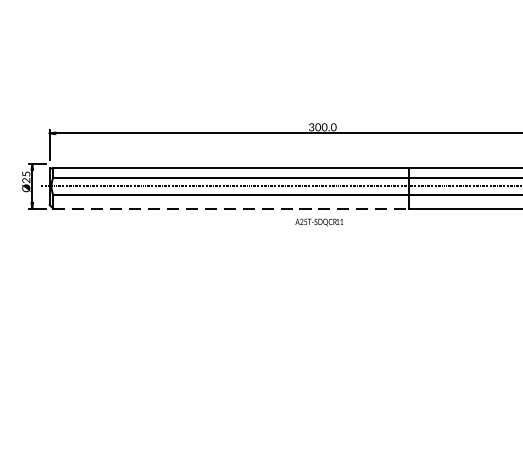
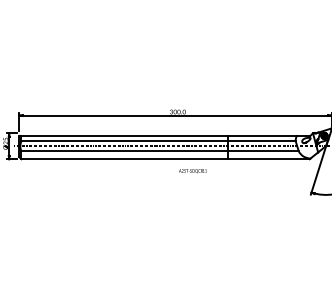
line: (232, 209) -> (125, 159), dashed -> solid
text: (318, 222) -> (192, 171), moved

